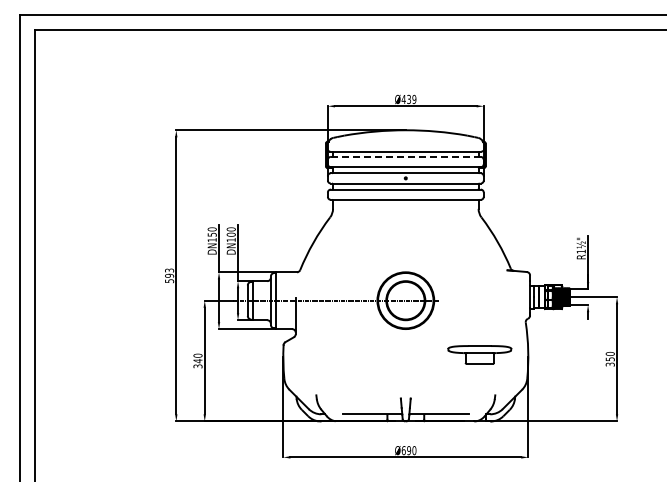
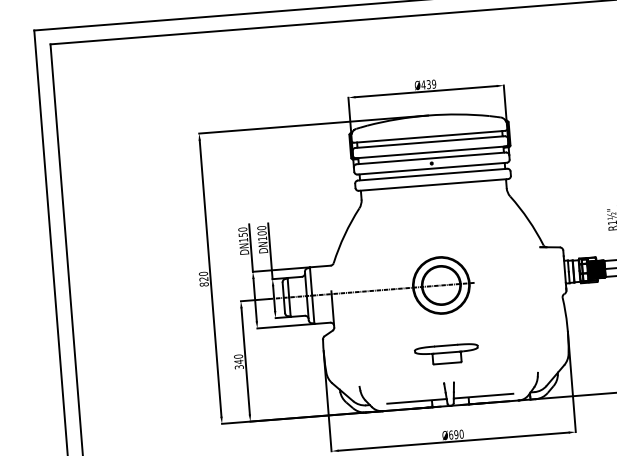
line: (405, 156) -> (429, 141), dashed -> solid
text: (169, 275) -> (203, 278), 593 -> 820
part: (479, 354) -> (446, 354), moved

